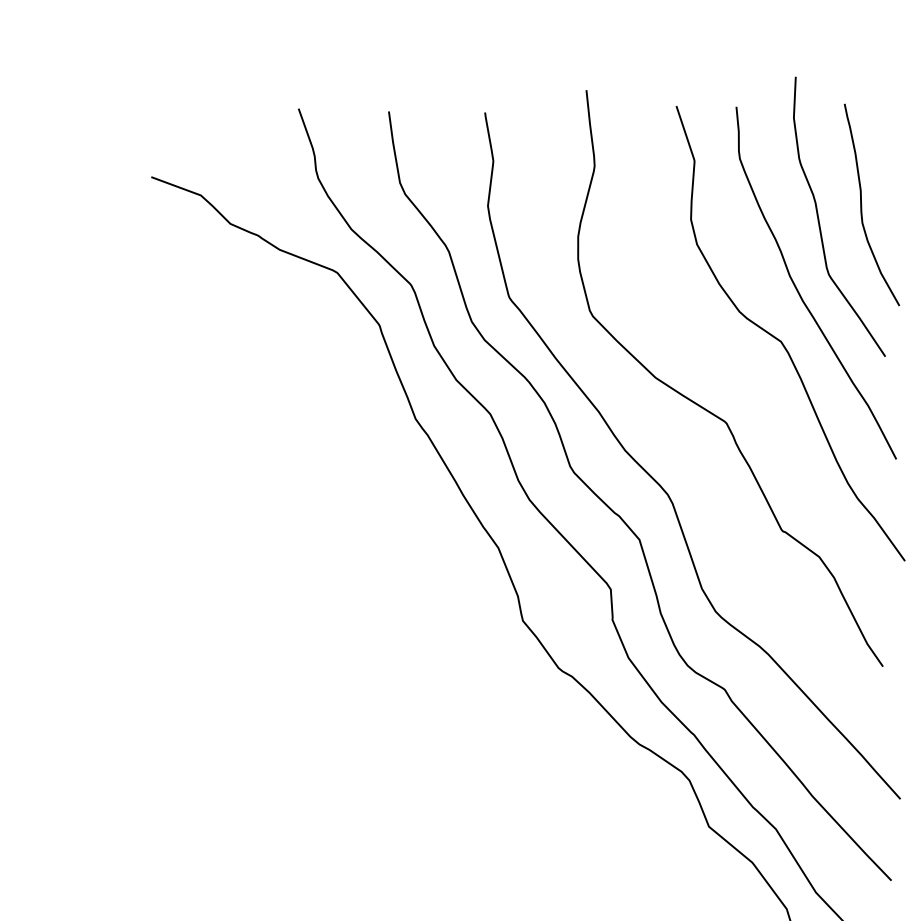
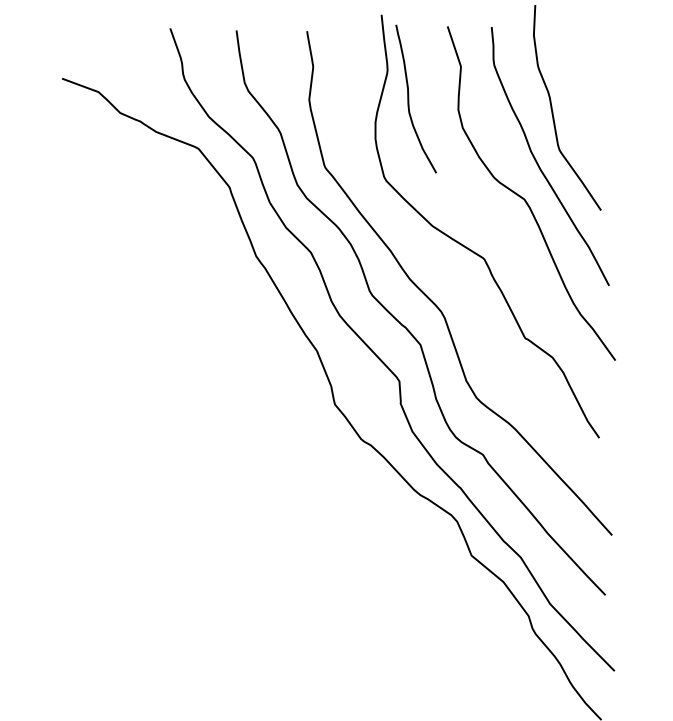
curve: (862, 204) -> (409, 98), moved

